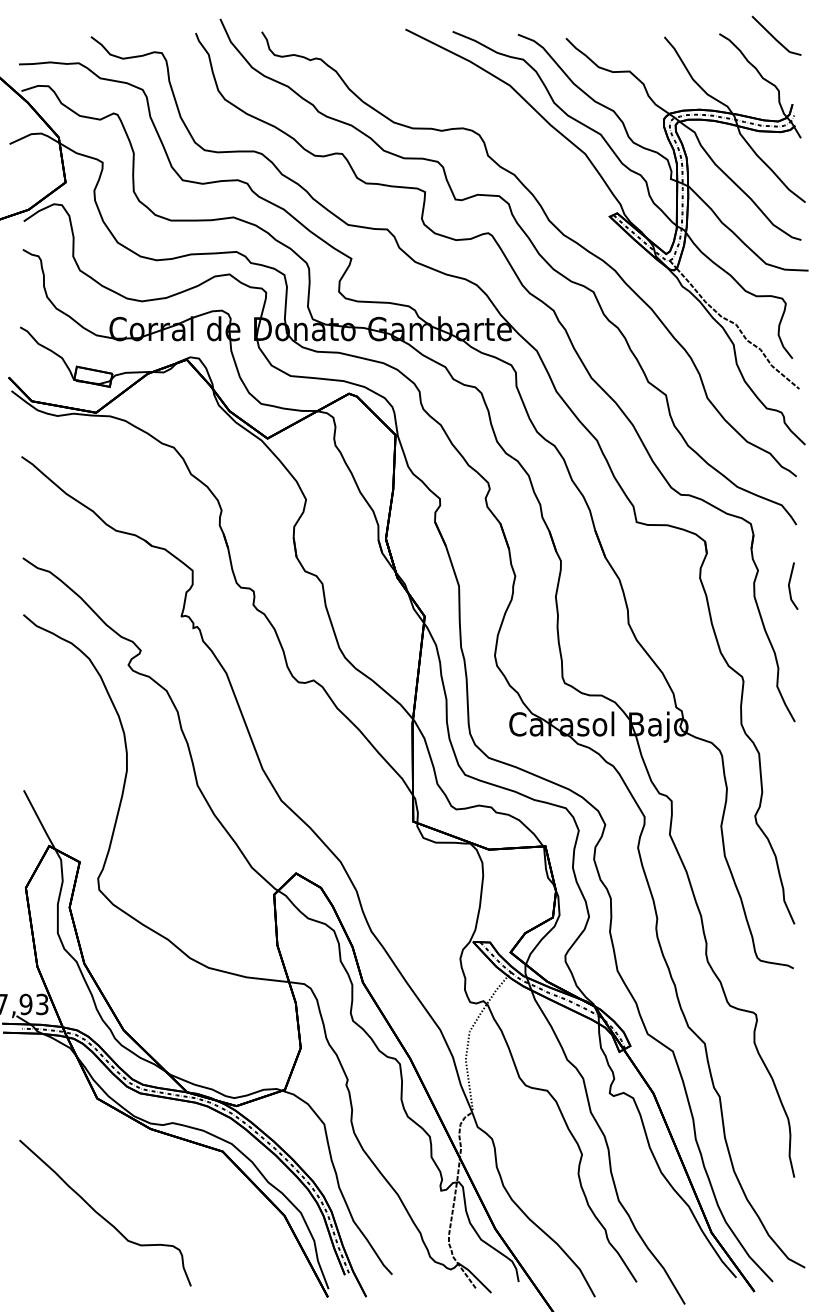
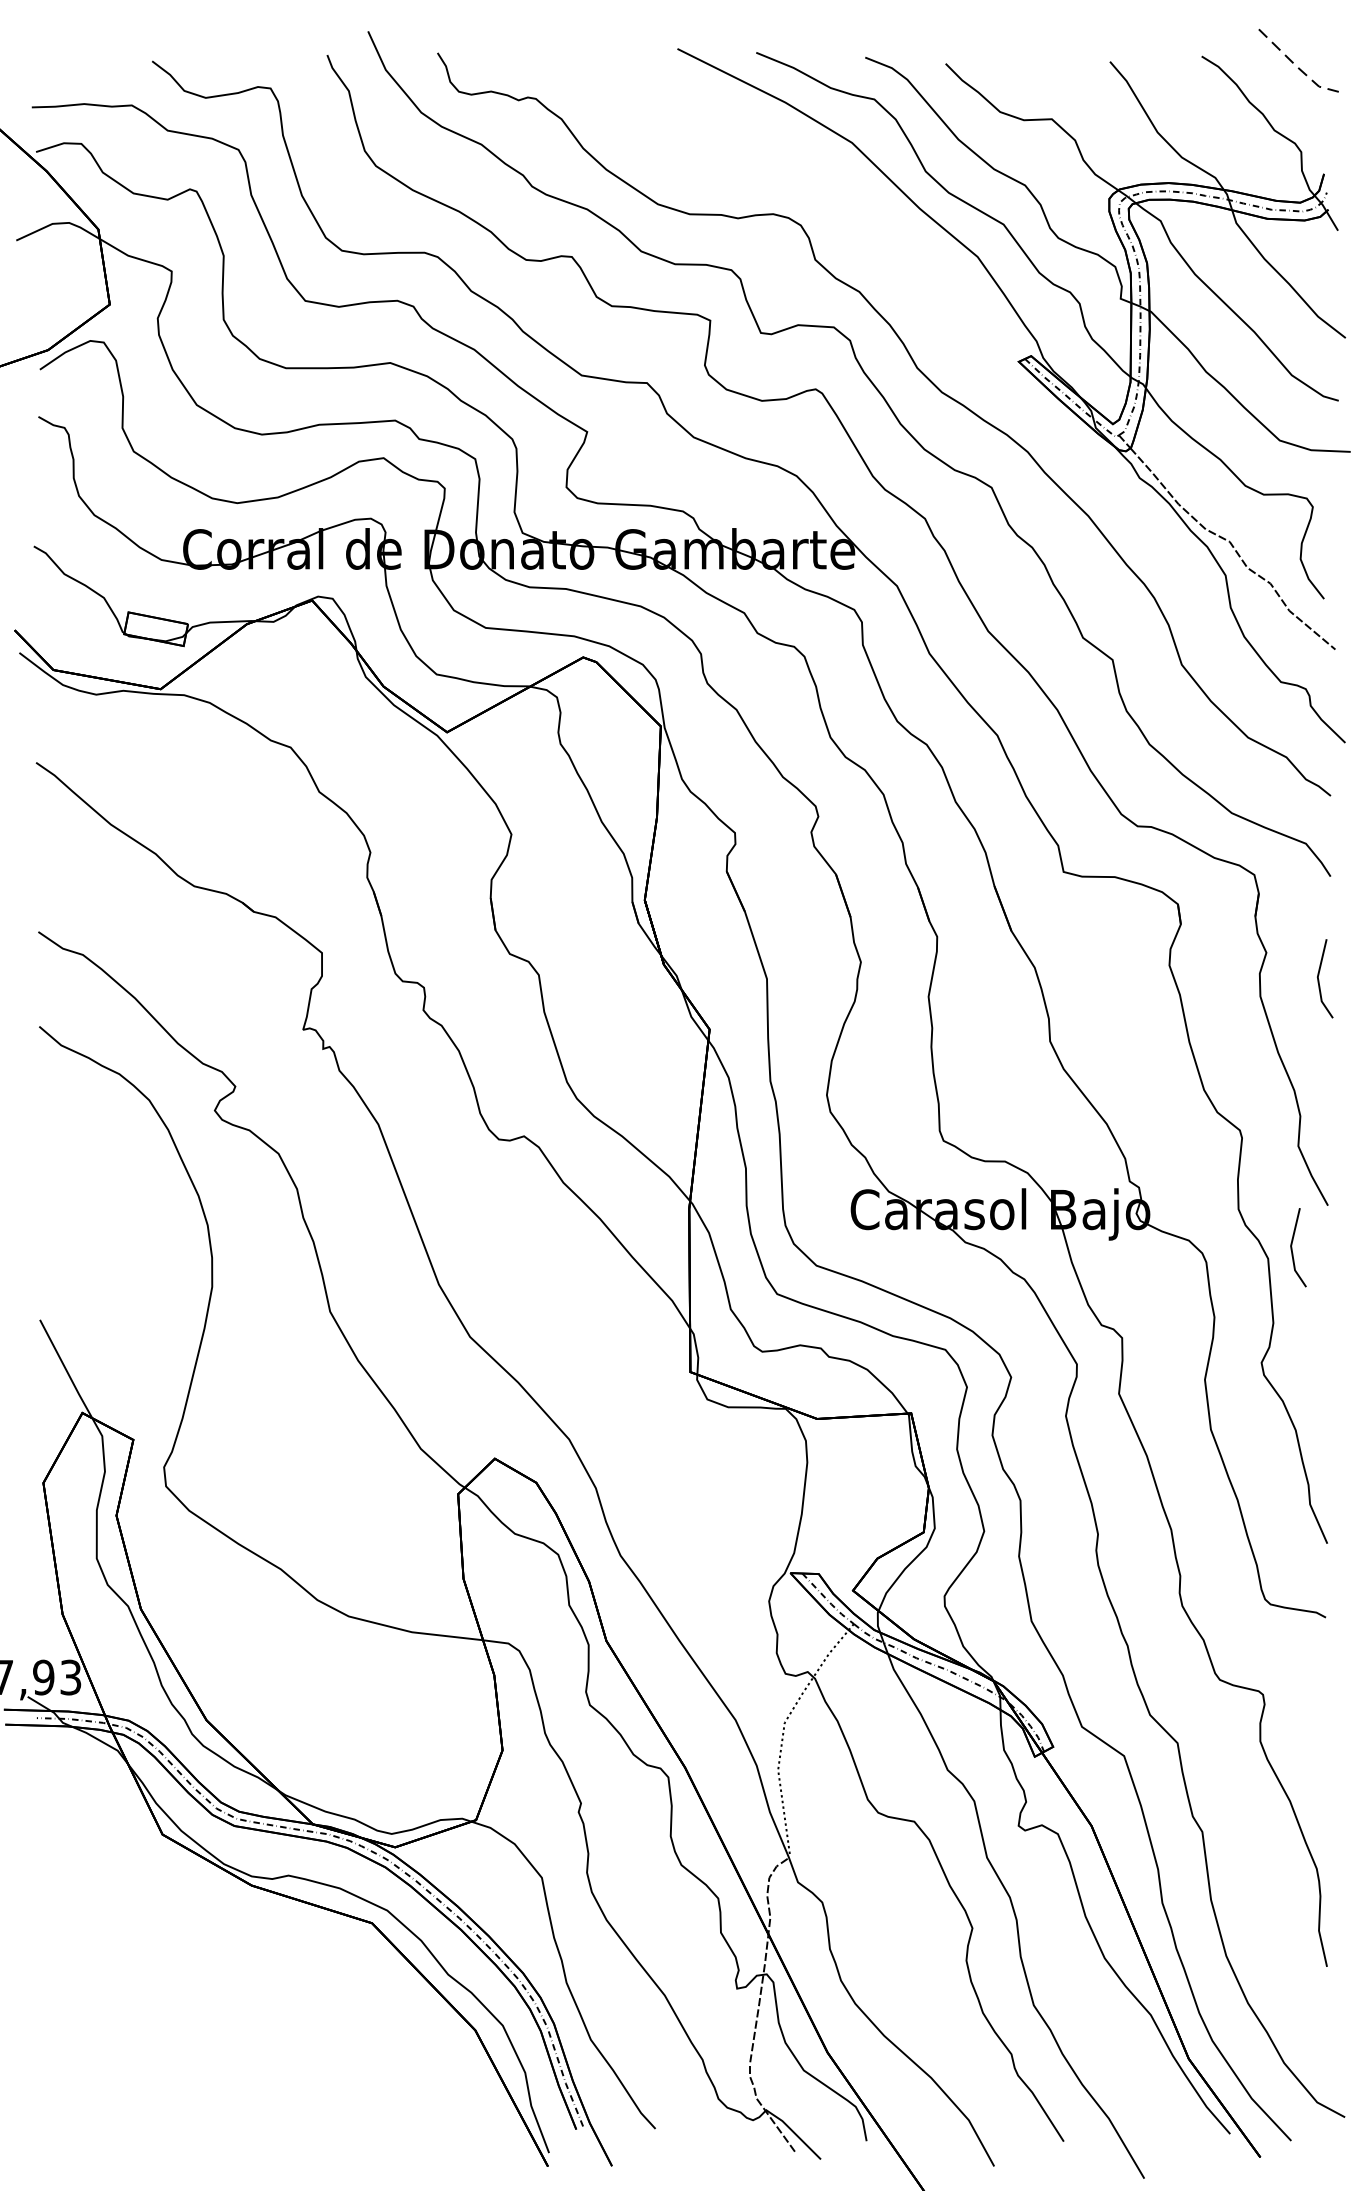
line: (775, 39) -> (1295, 65), solid -> dashed
line: (774, 744) -> (1293, 1243), added
curve: (103, 1216) -> (173, 2031), removed

